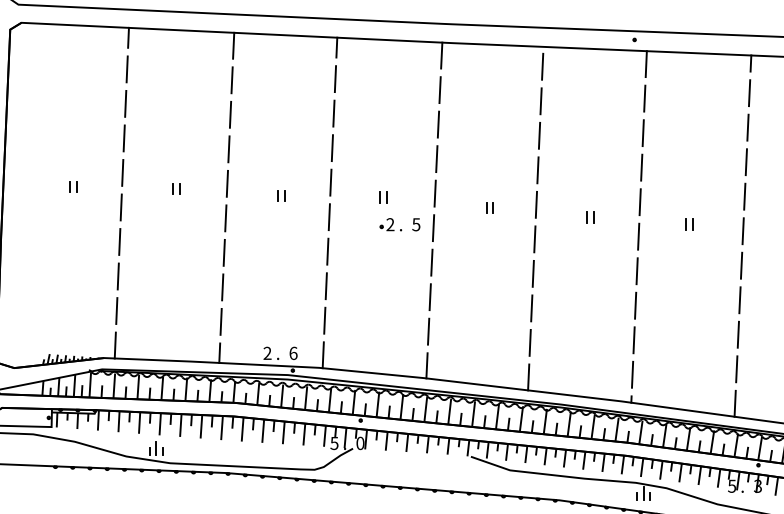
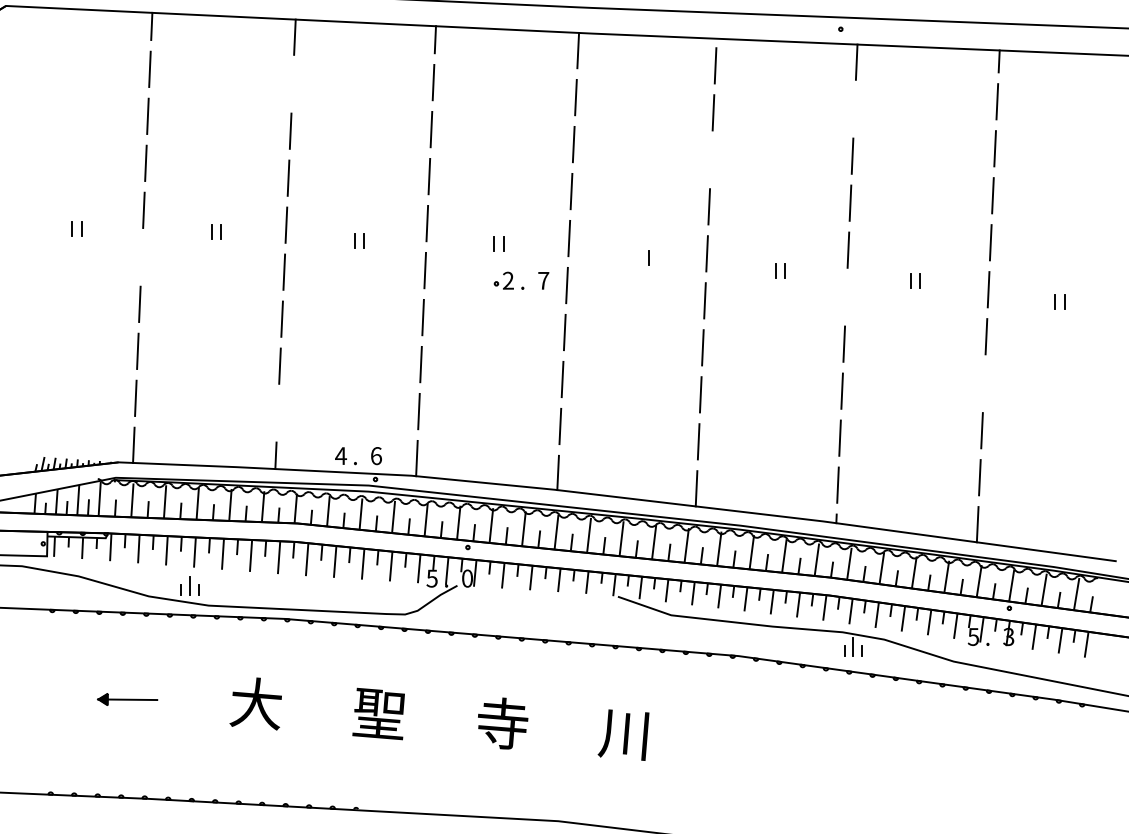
line: (231, 79) -> (292, 83), removed
line: (644, 98) -> (854, 108), removed
line: (539, 135) -> (711, 159), removed
line: (120, 206) -> (141, 256), removed
line: (486, 207) -> (638, 257), removed
text: (416, 224) -> (543, 280), 5 -> 7
line: (638, 236) -> (846, 296), removed
line: (740, 300) -> (984, 383), removed
line: (220, 321) -> (277, 412), removed
text: (267, 352) -> (341, 455), 2 -> 4

